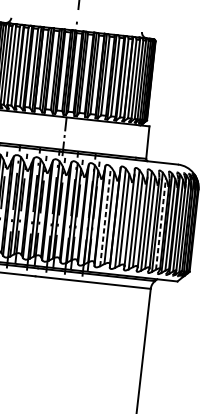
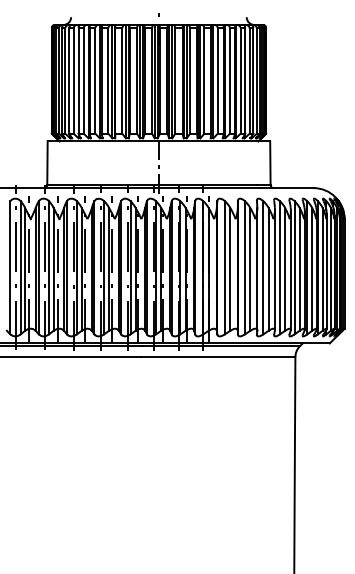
line: (105, 216) -> (224, 267), dashed -> solid
line: (160, 223) -> (299, 268), dashed -> solid

